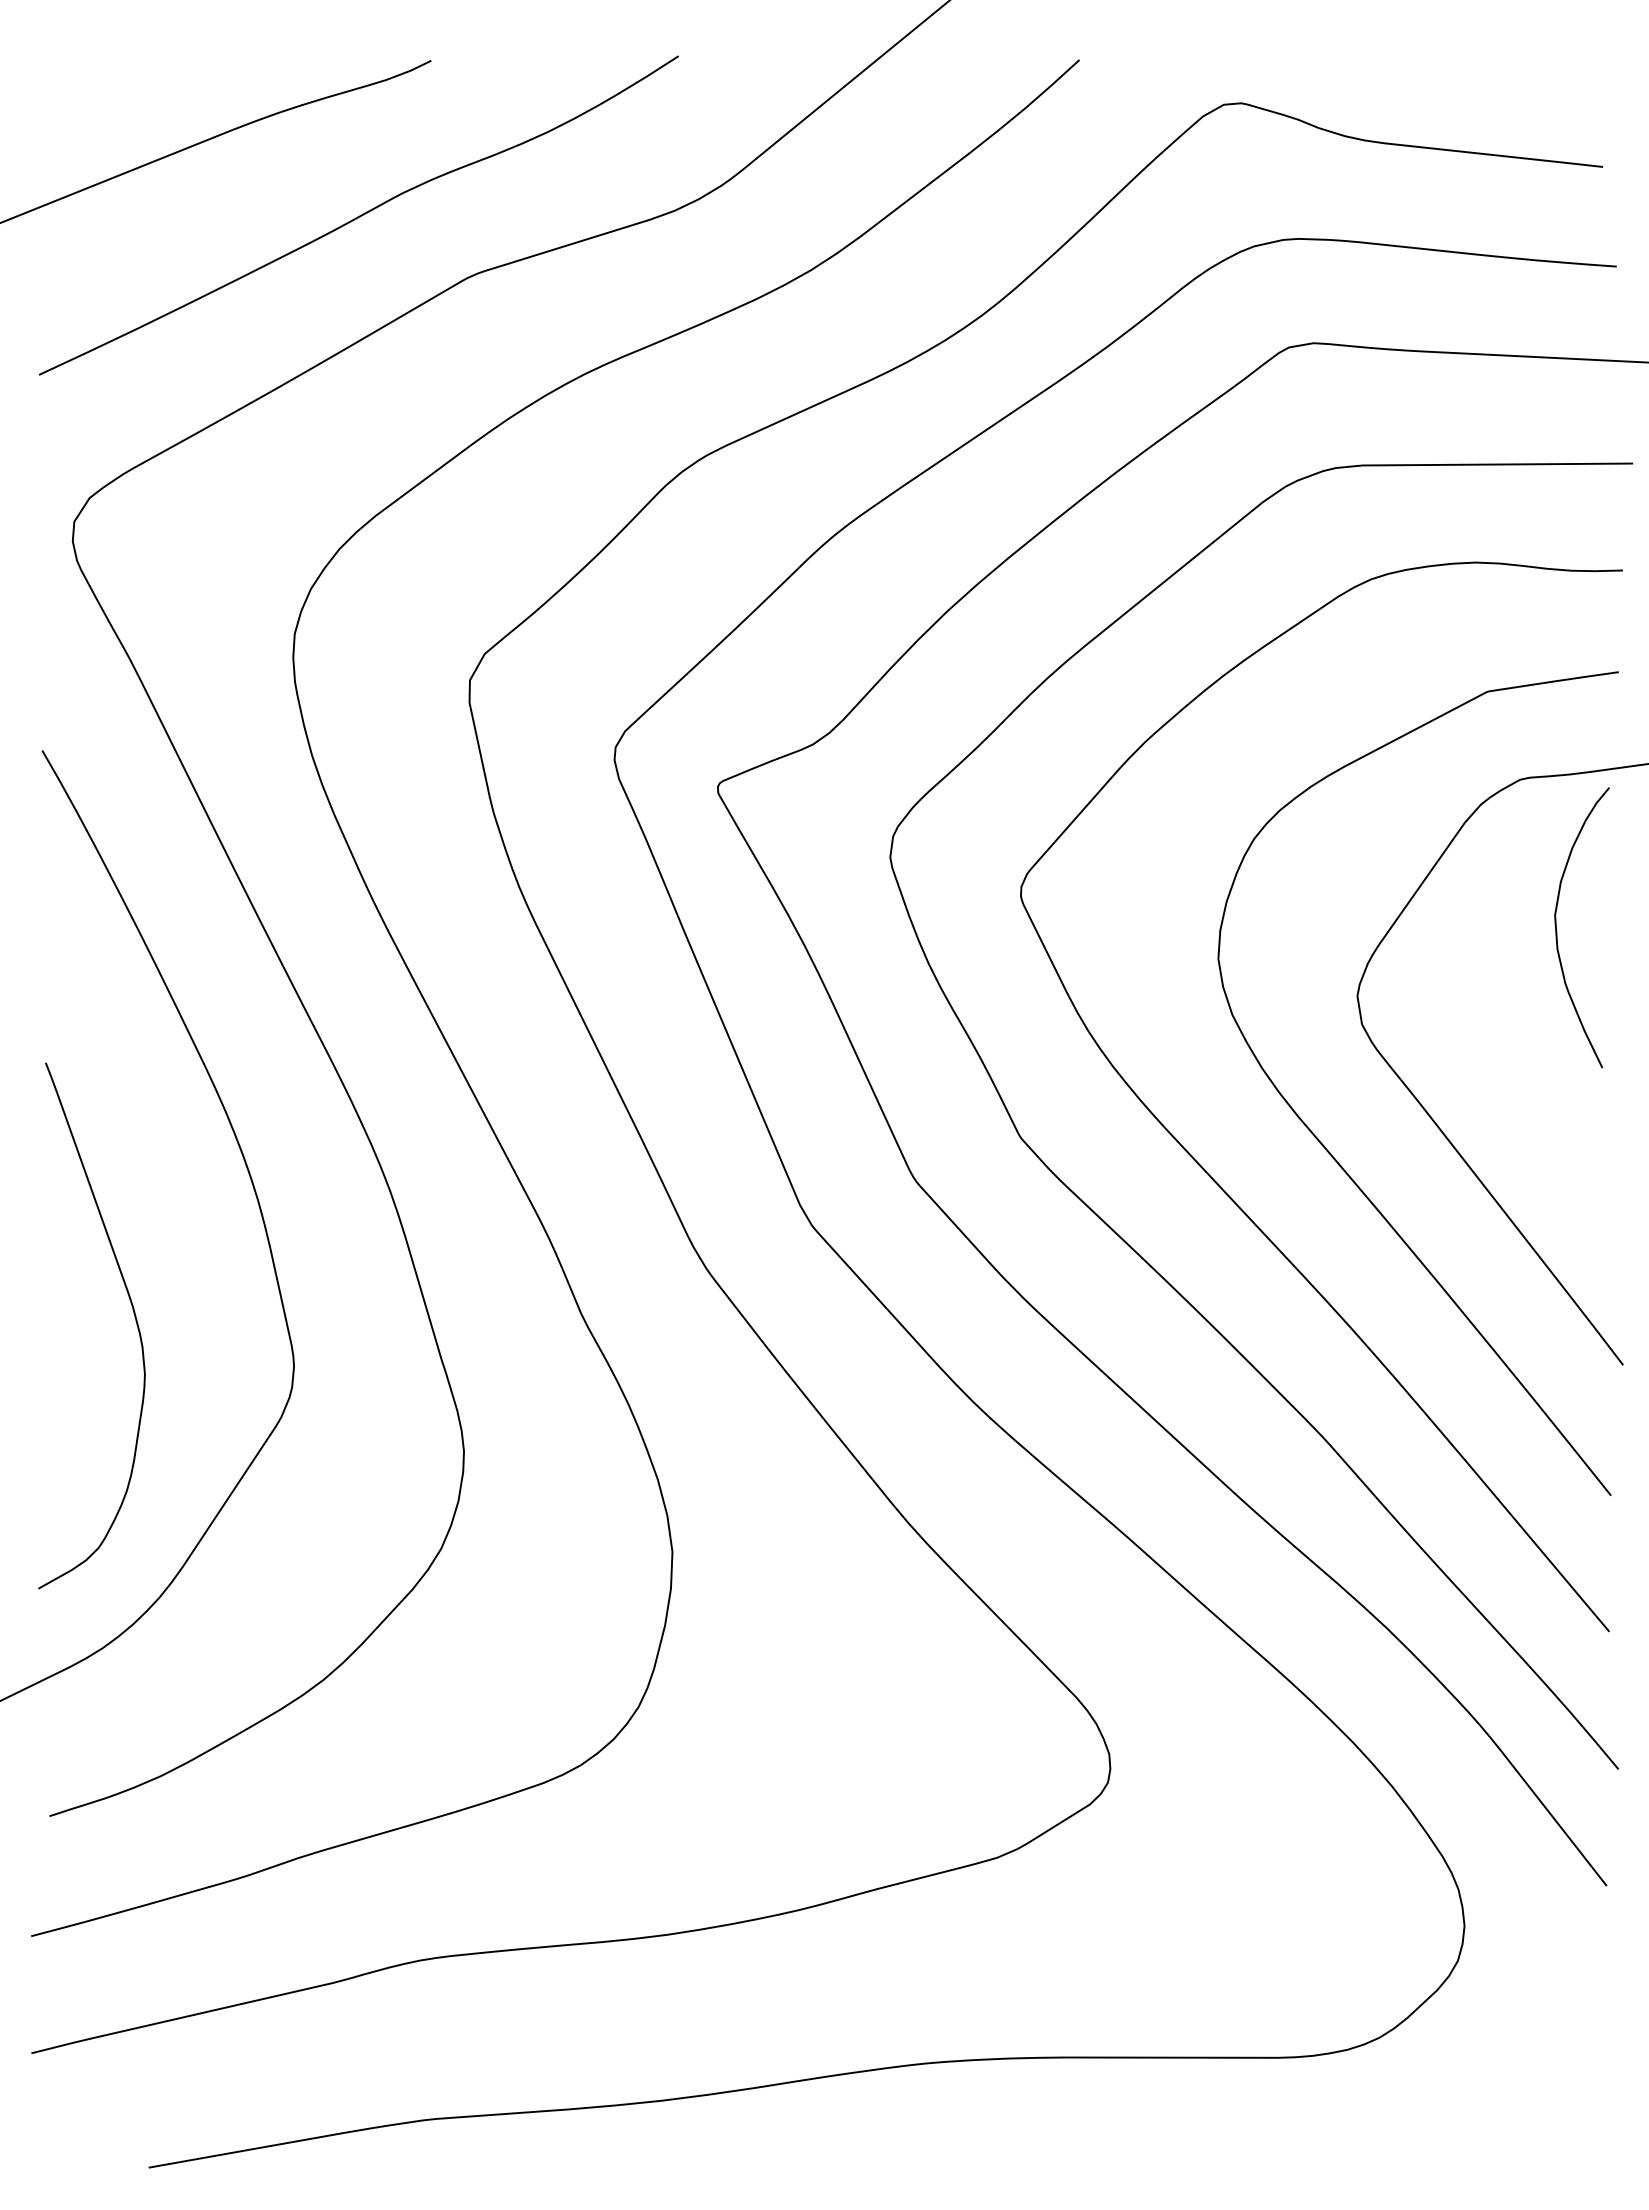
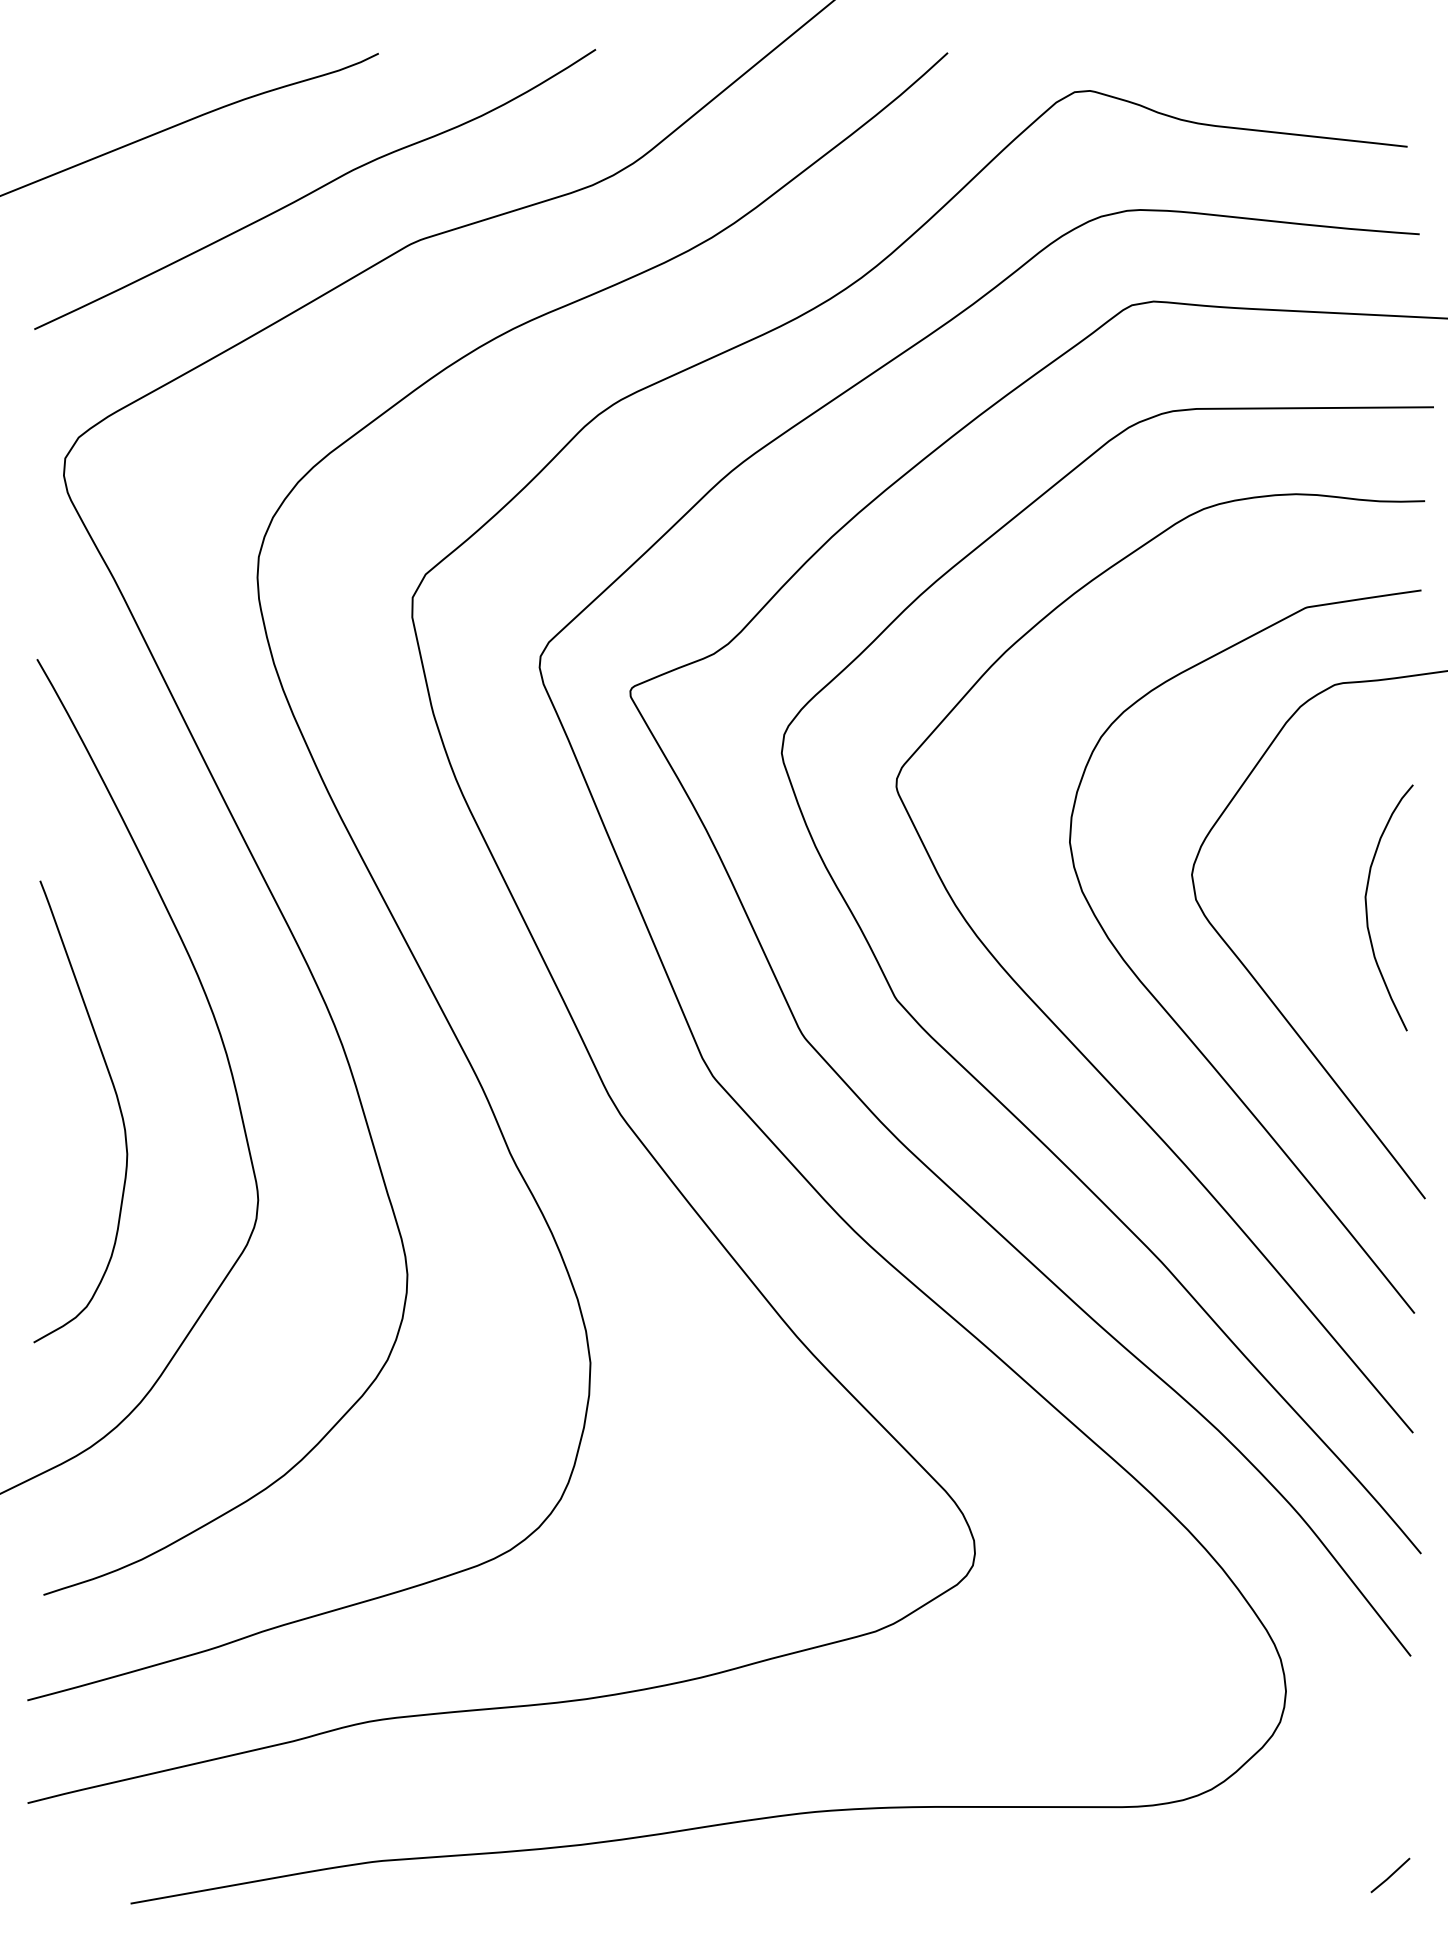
curve: (1557, 930) -> (1367, 910), moved
curve: (133, 1313) -> (117, 1100), moved
line: (1583, 2135) -> (1390, 1875), added

